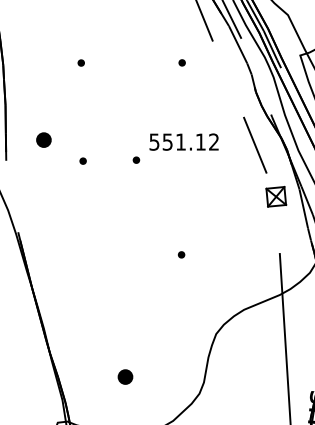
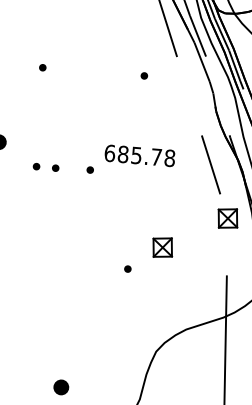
text: (184, 141) -> (140, 155), 551.12 -> 685.78
part: (101, 160) -> (55, 167), added
part: (214, 230) -> (163, 247), added

